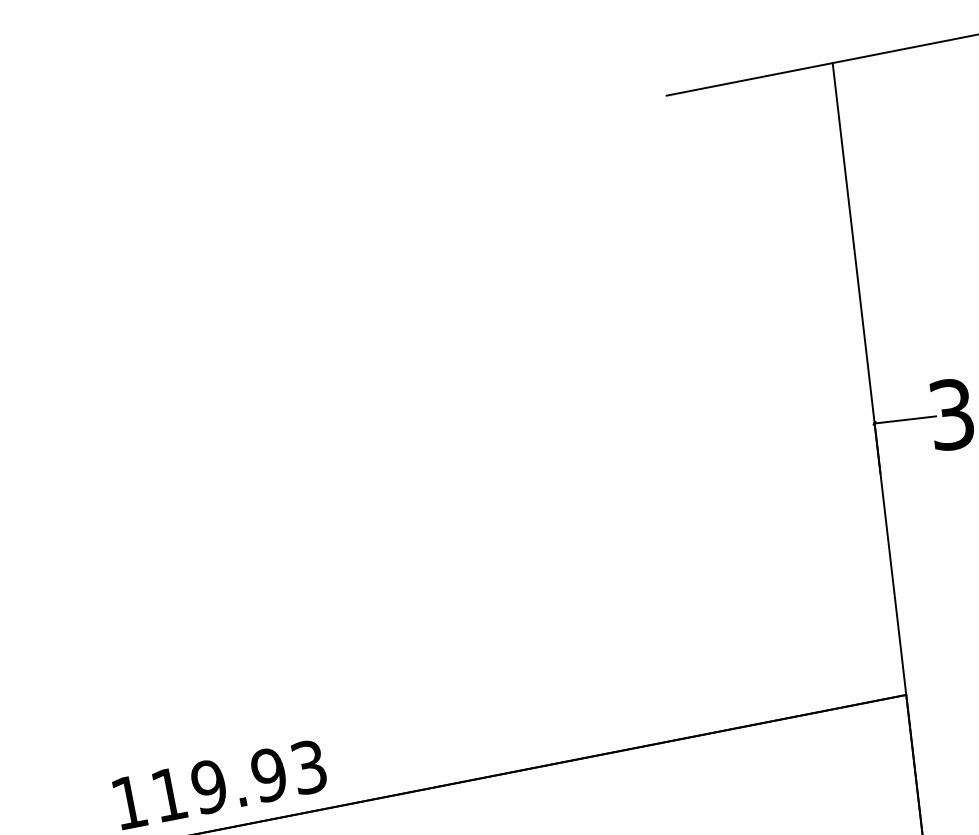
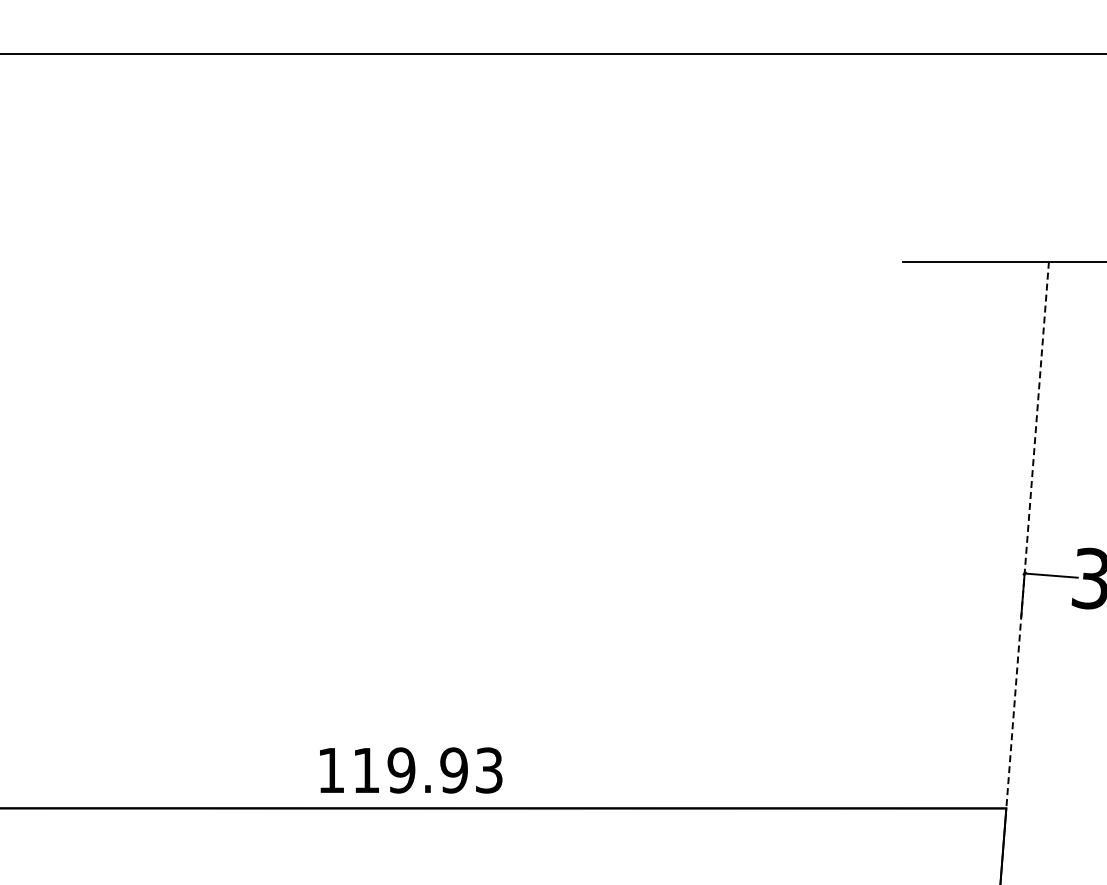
line: (869, 379) -> (1027, 535), solid -> dashed

